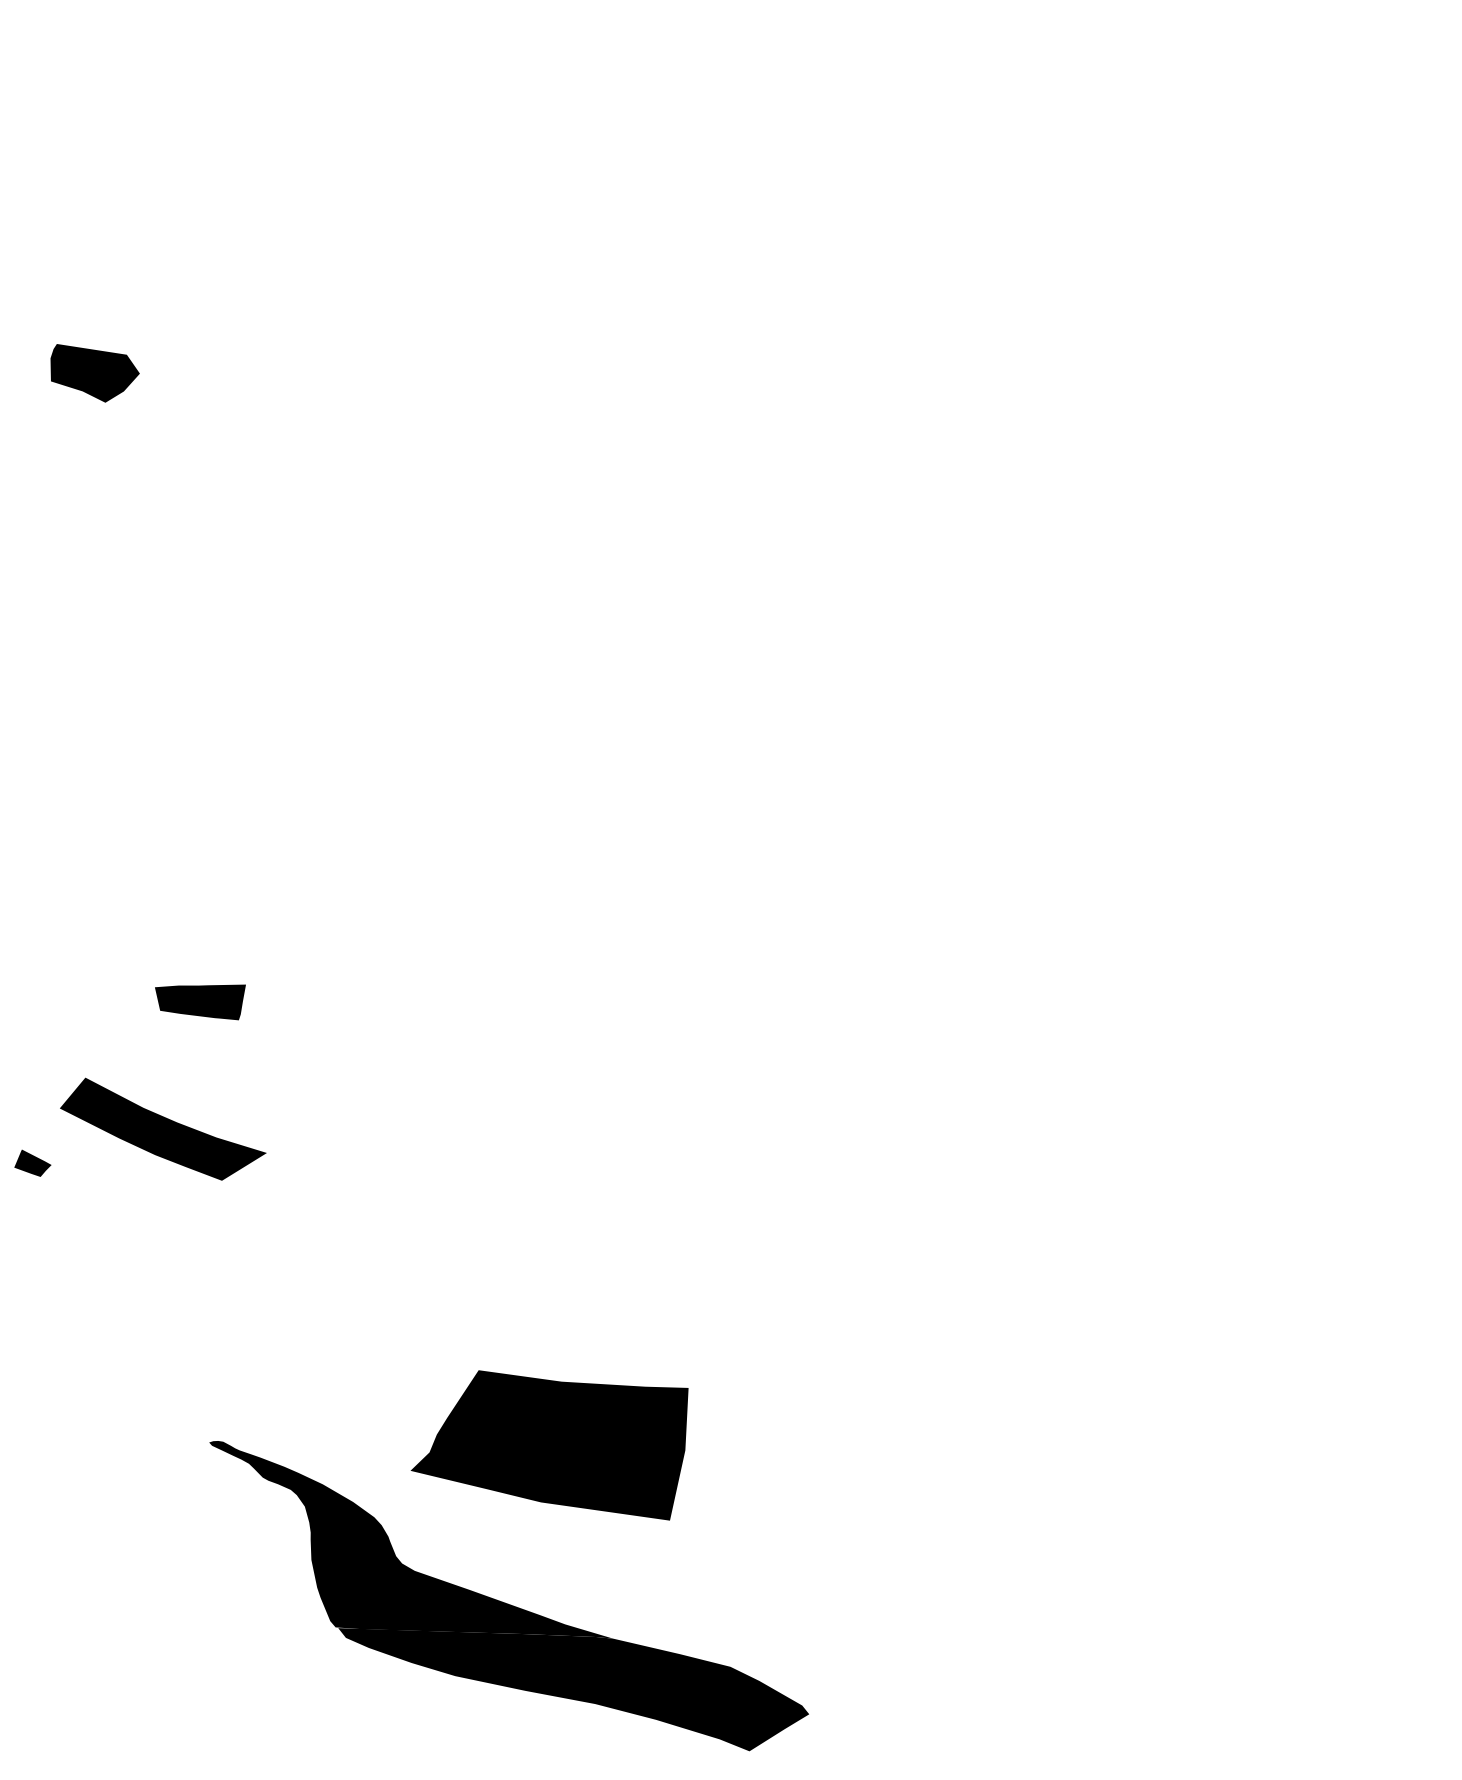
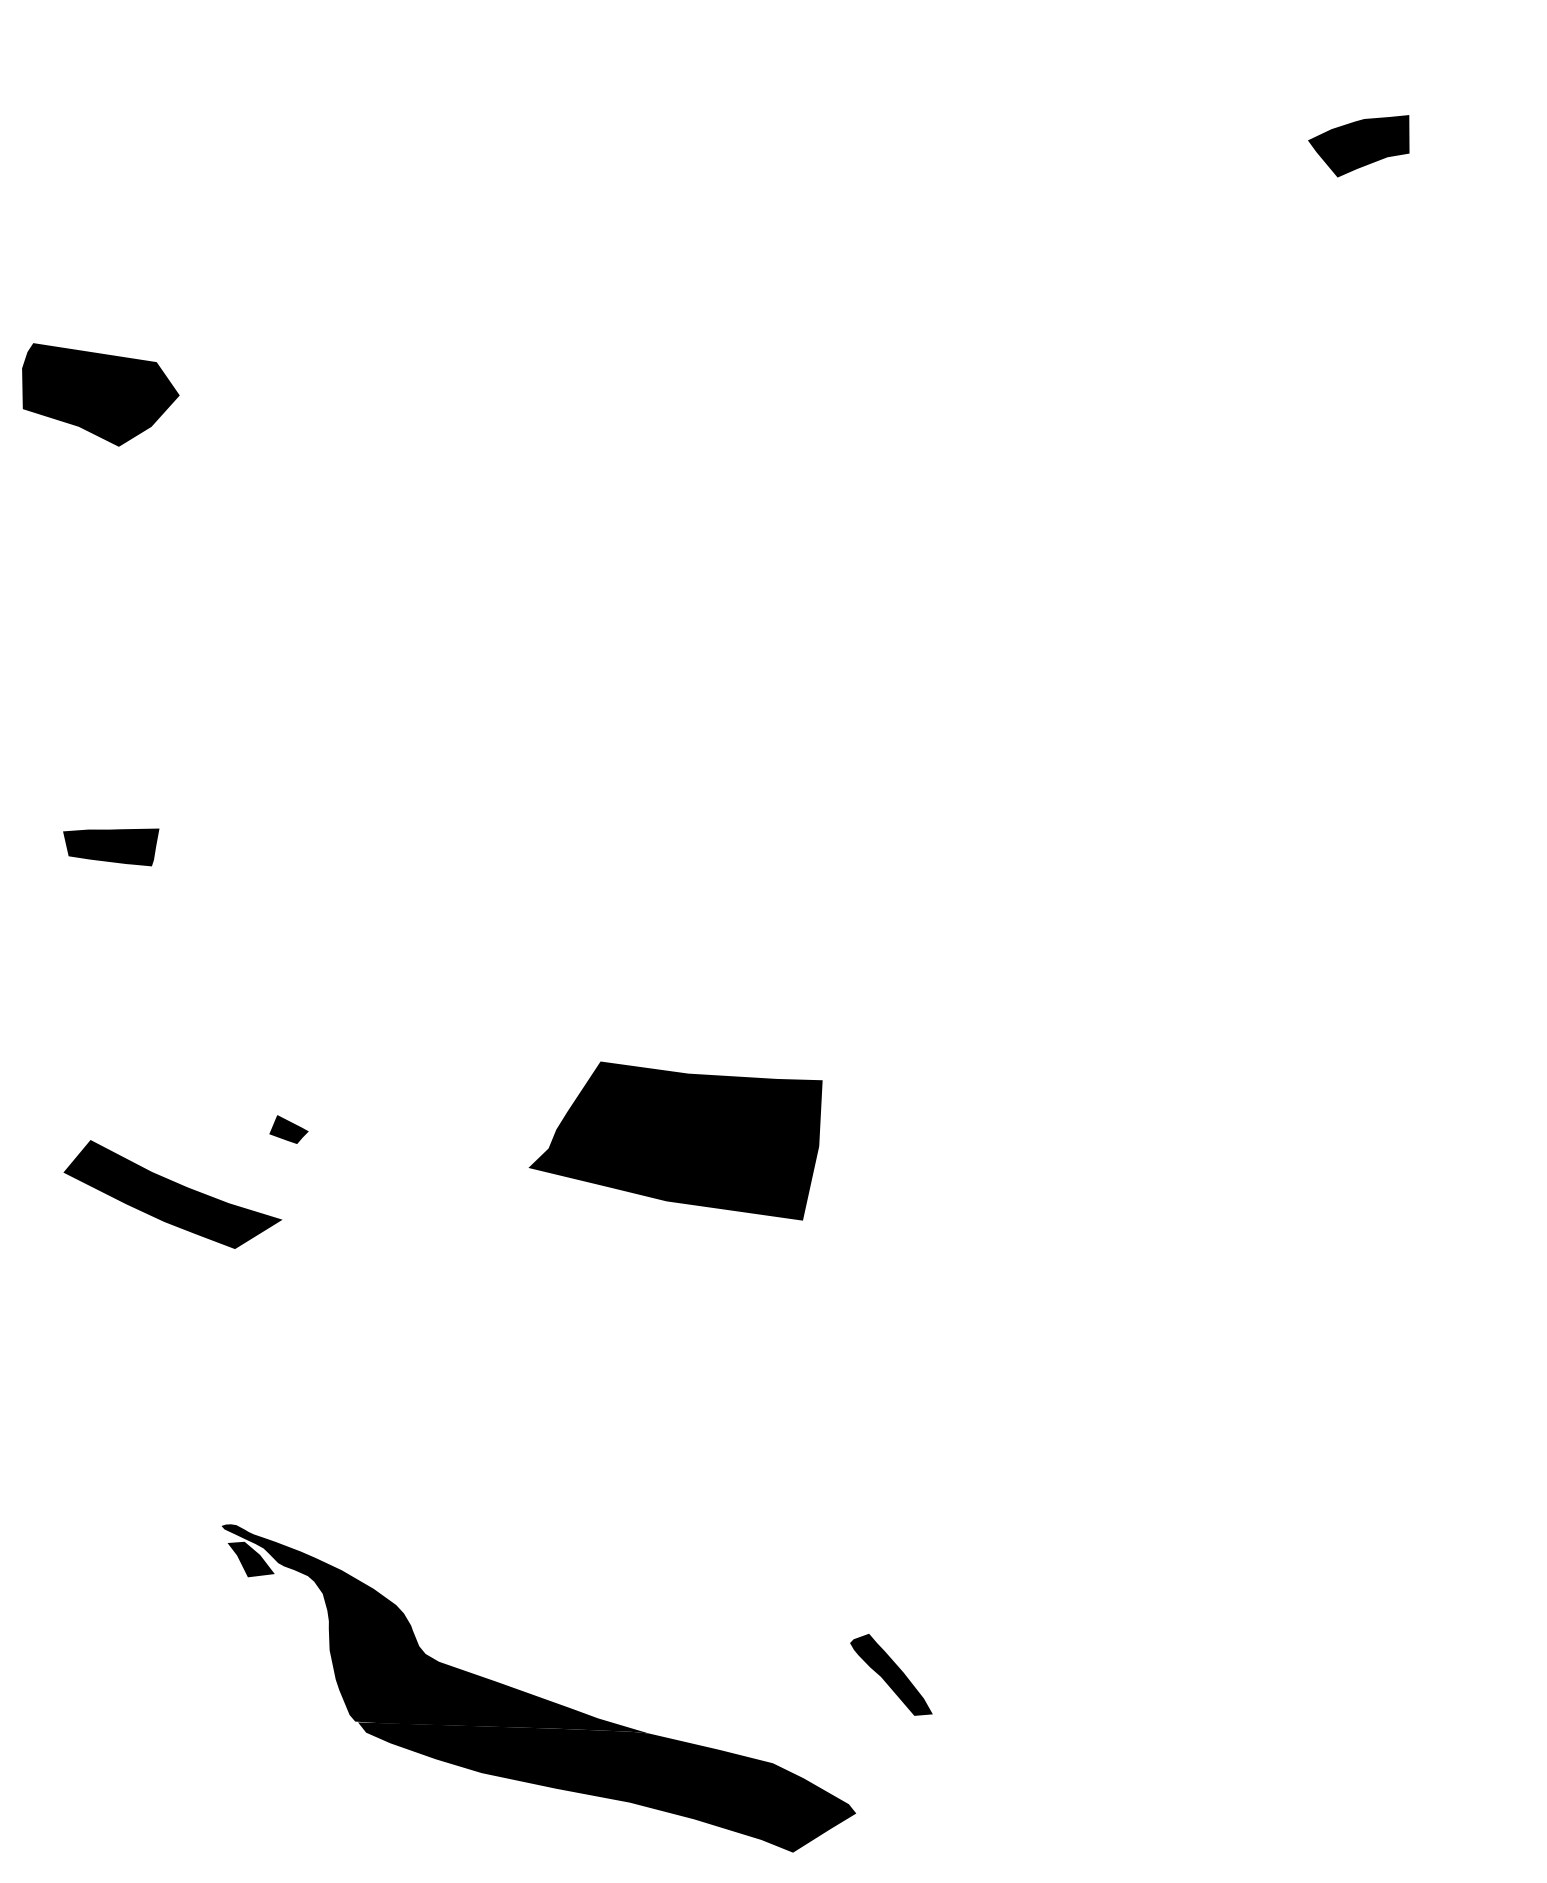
fill: (1284, 138) -> (1358, 146), added
part: (94, 372) -> (100, 394), size x1.67
part: (200, 1002) -> (111, 847), moved
part: (32, 1163) -> (288, 1129), moved
part: (549, 1444) -> (675, 1140), moved
fill: (236, 1474) -> (250, 1559), added
fill: (841, 1582) -> (890, 1674), added

